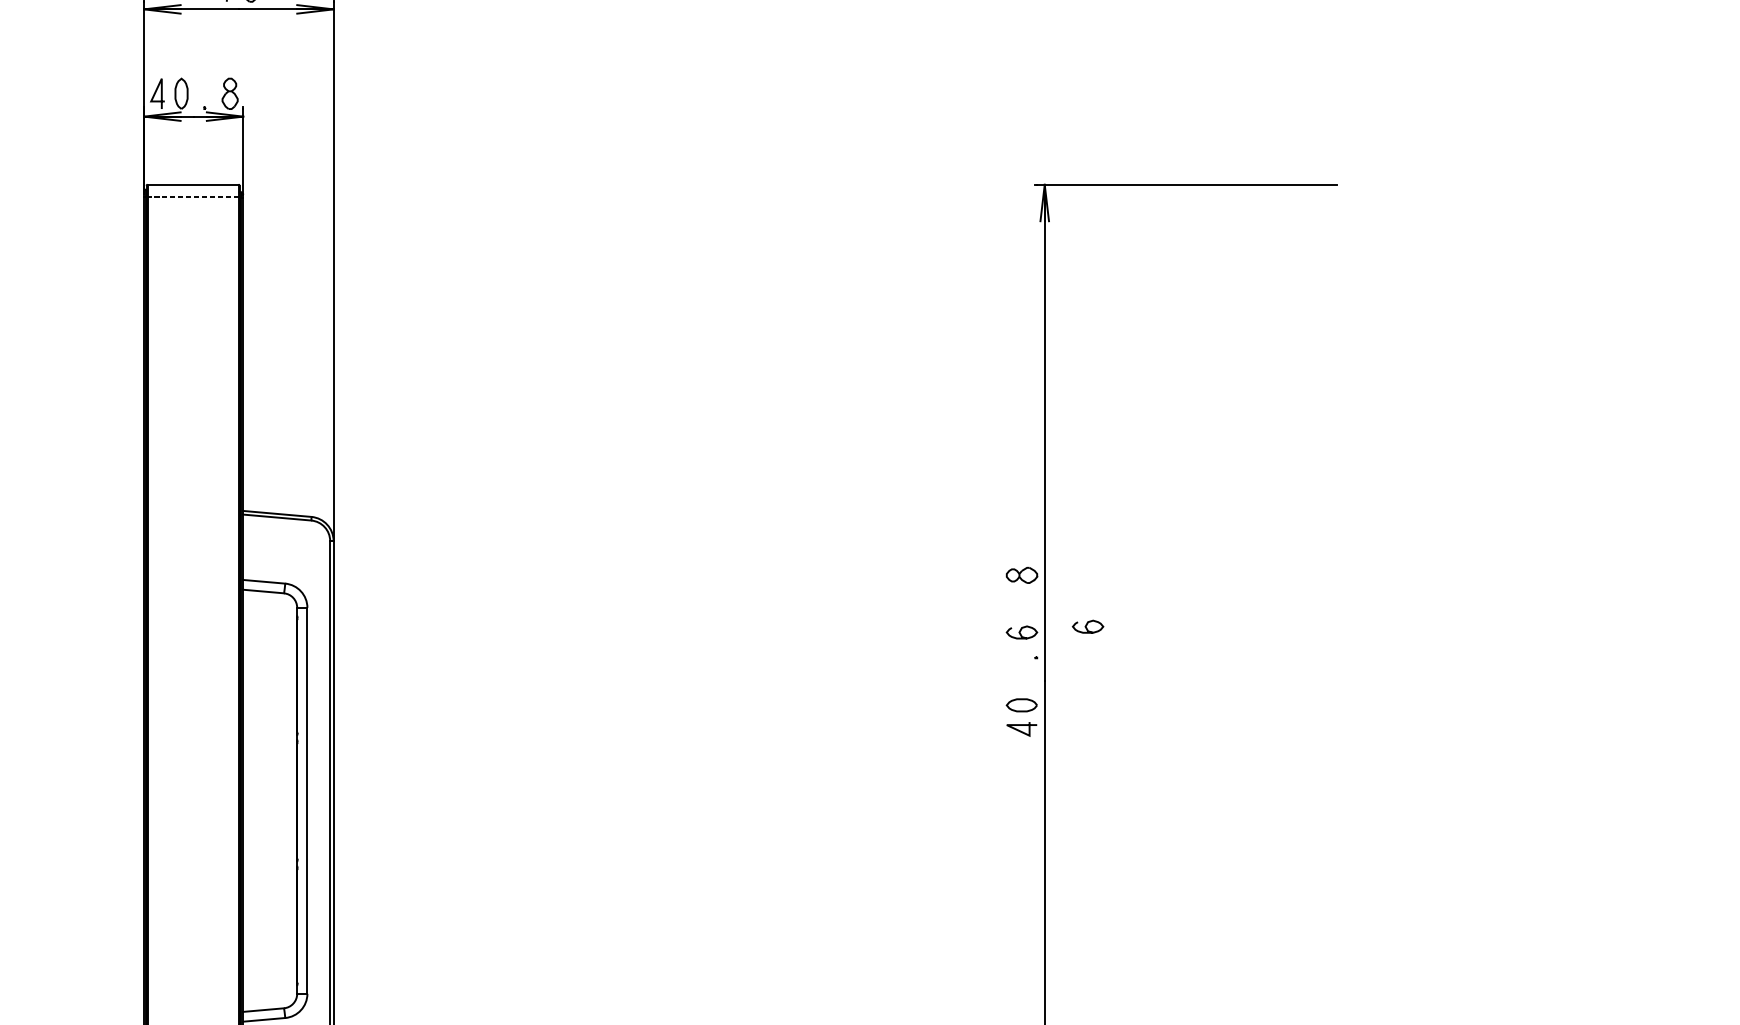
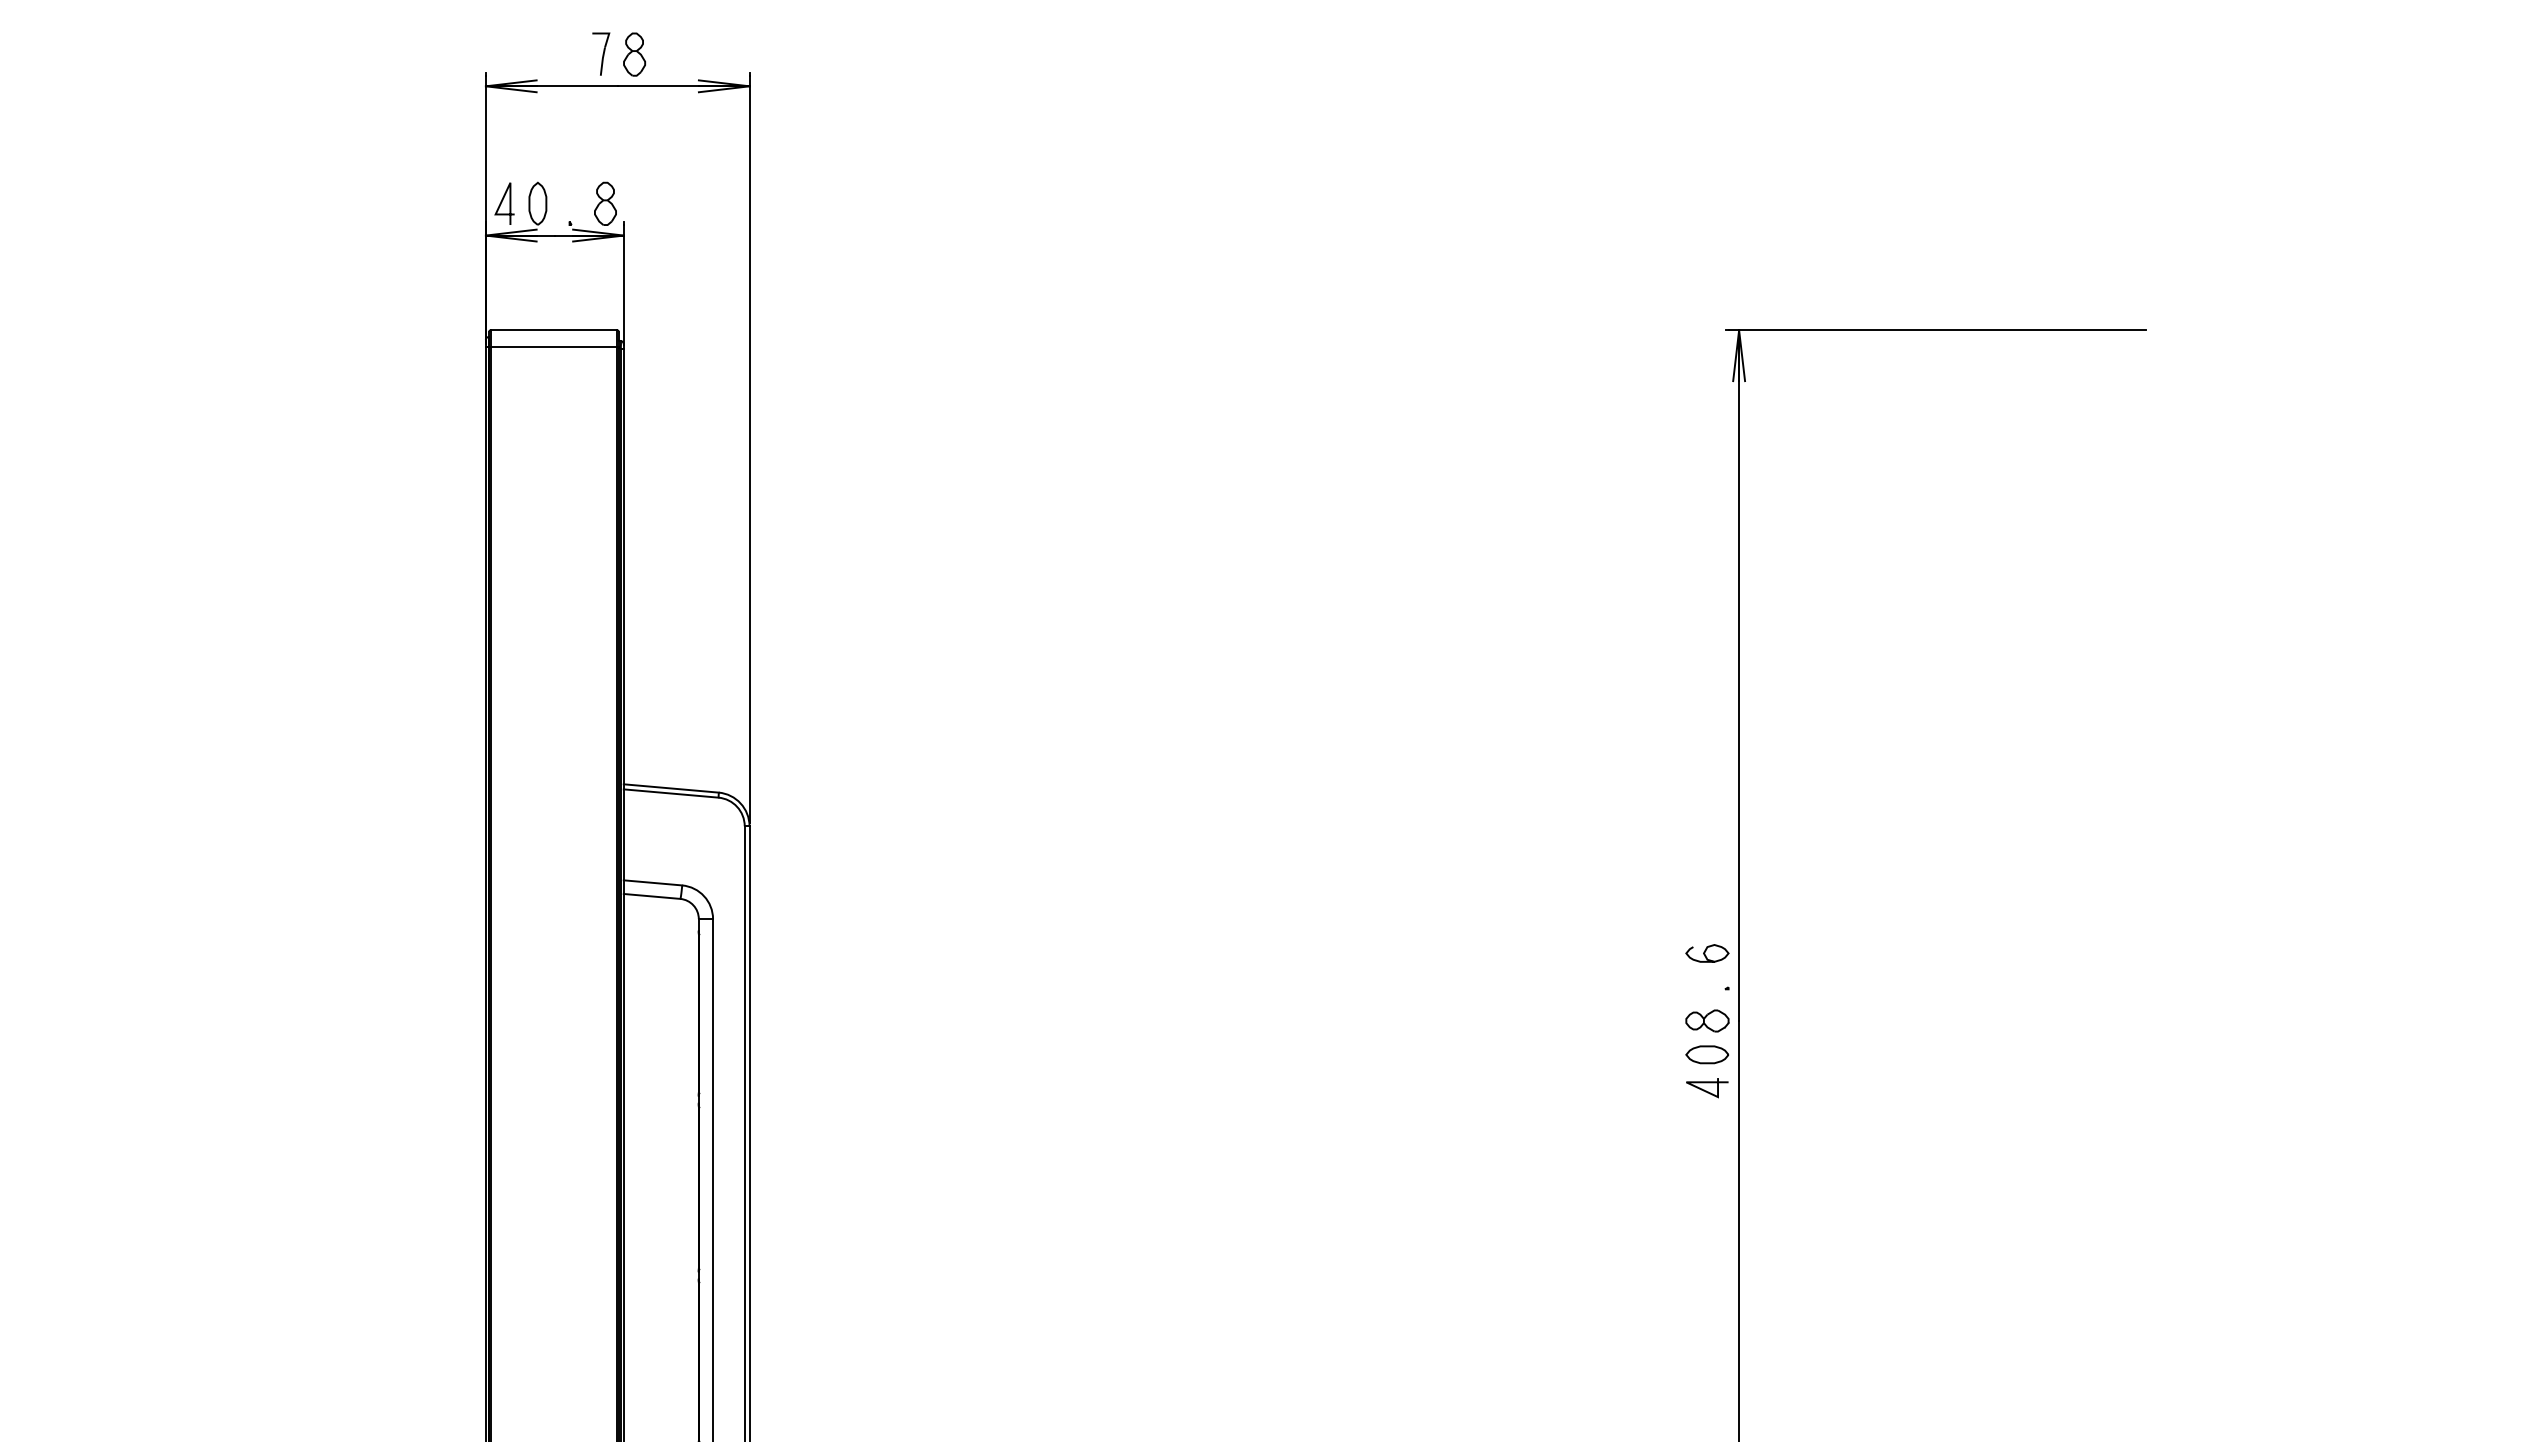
line: (192, 197) -> (553, 347), dashed -> solid
part: (1022, 575) -> (1707, 1020), moved
curve: (1086, 626) -> (1797, 945), removed

